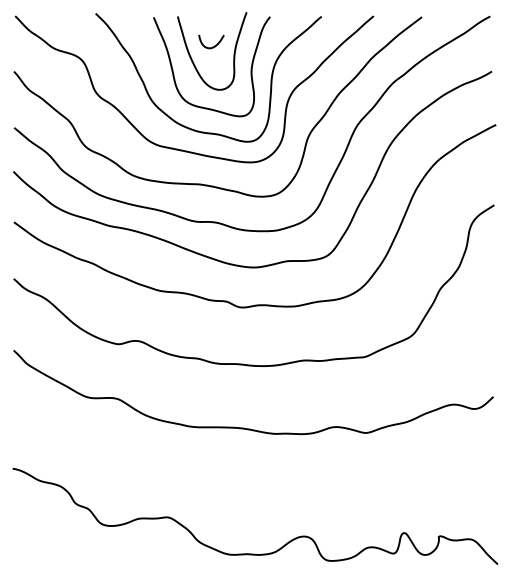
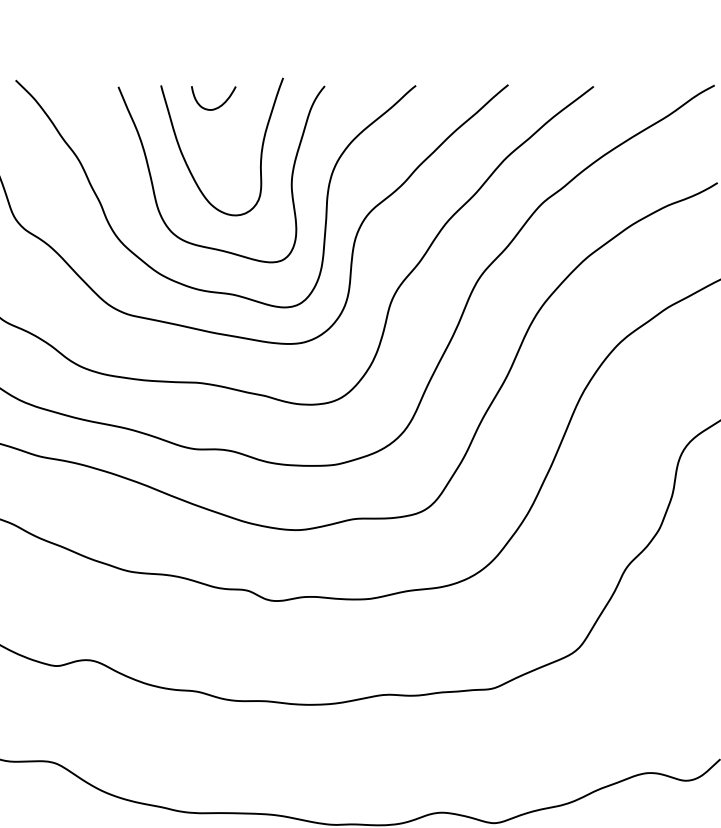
curve: (215, 44) -> (220, 103), moved

